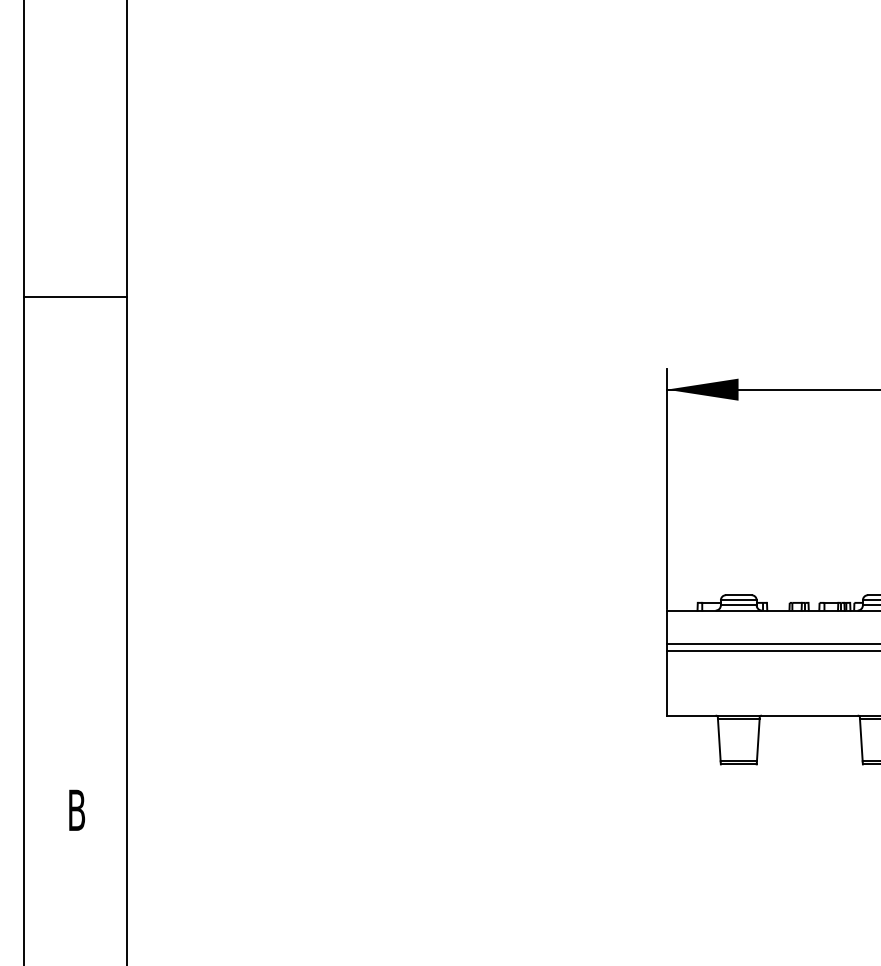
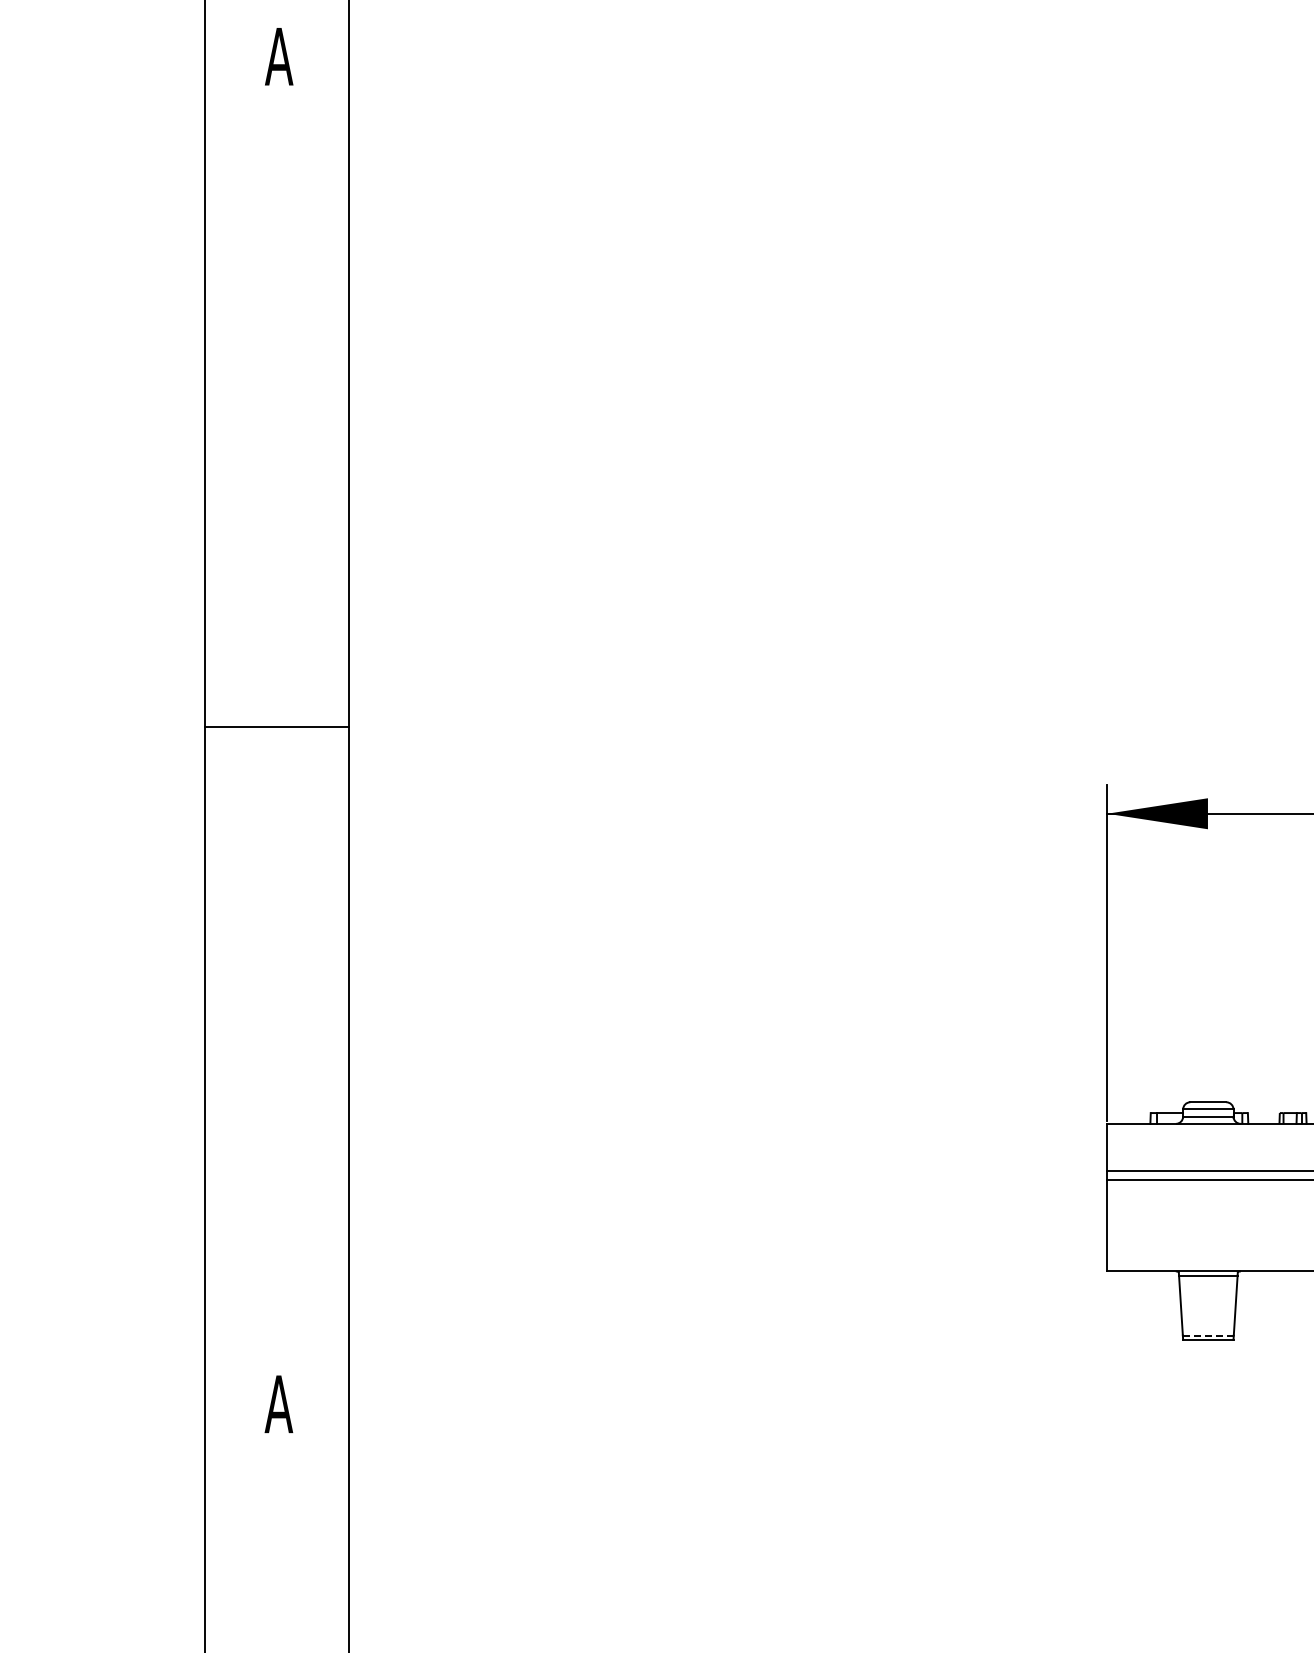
line: (75, 297) -> (277, 727), moved
line: (738, 761) -> (1208, 1335), solid -> dashed
text: (76, 810) -> (278, 1404), B -> A

